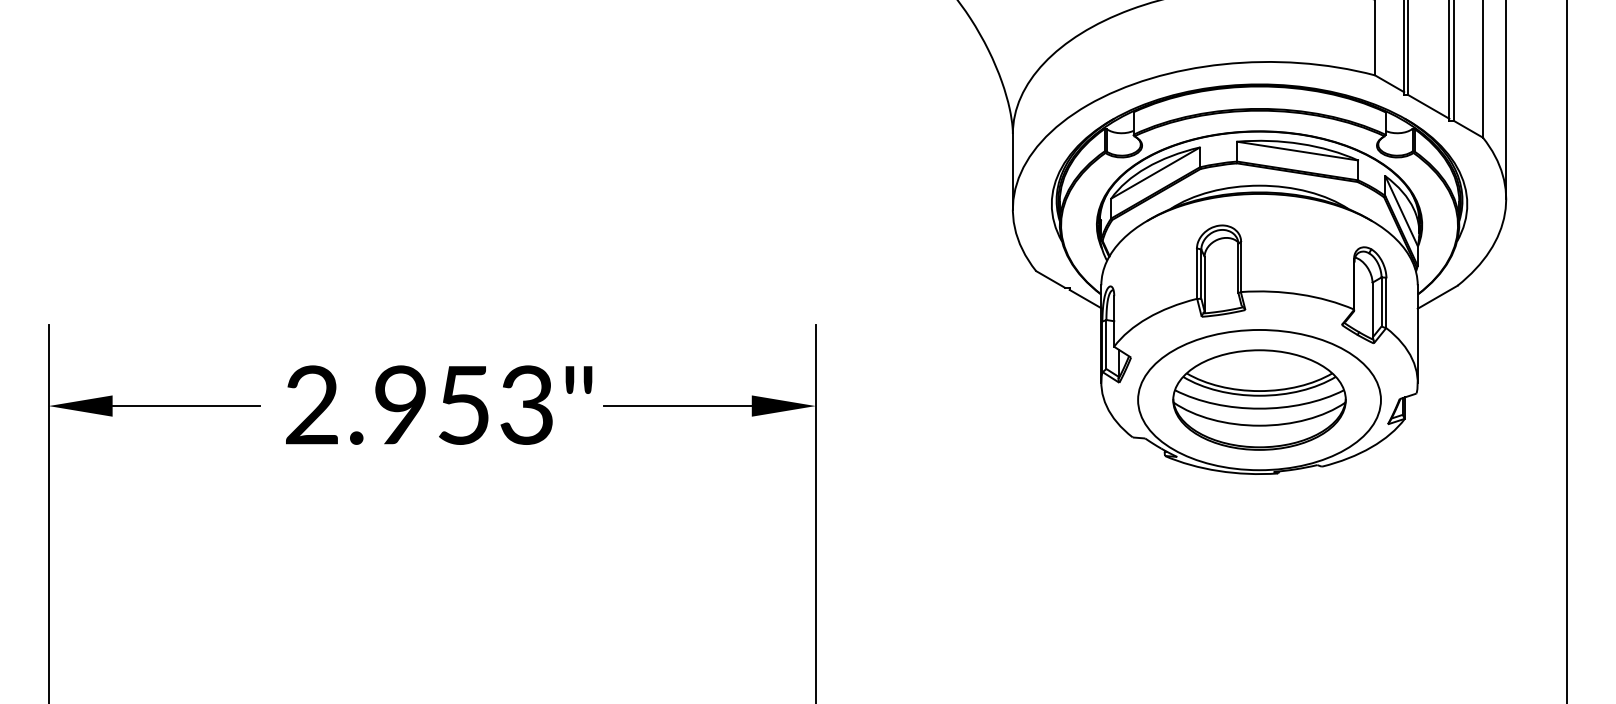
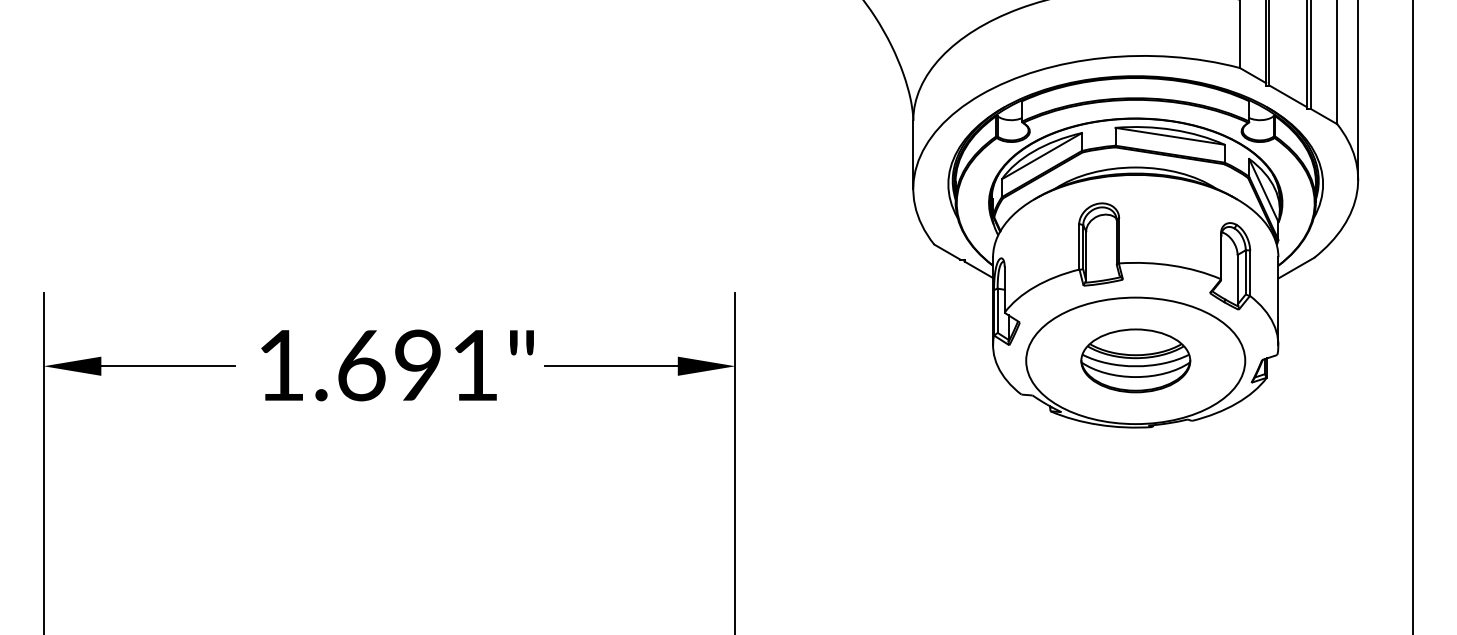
part: (1259, 399) -> (1135, 360), size x0.7
text: (418, 405) -> (377, 365), 2.953" -> 1.691"

